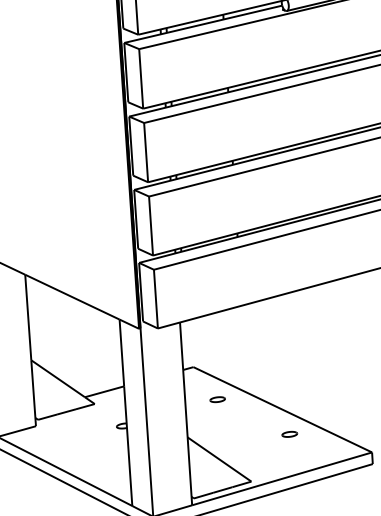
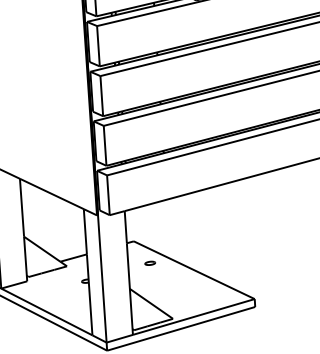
part: (288, 433) -> (198, 286), removed

